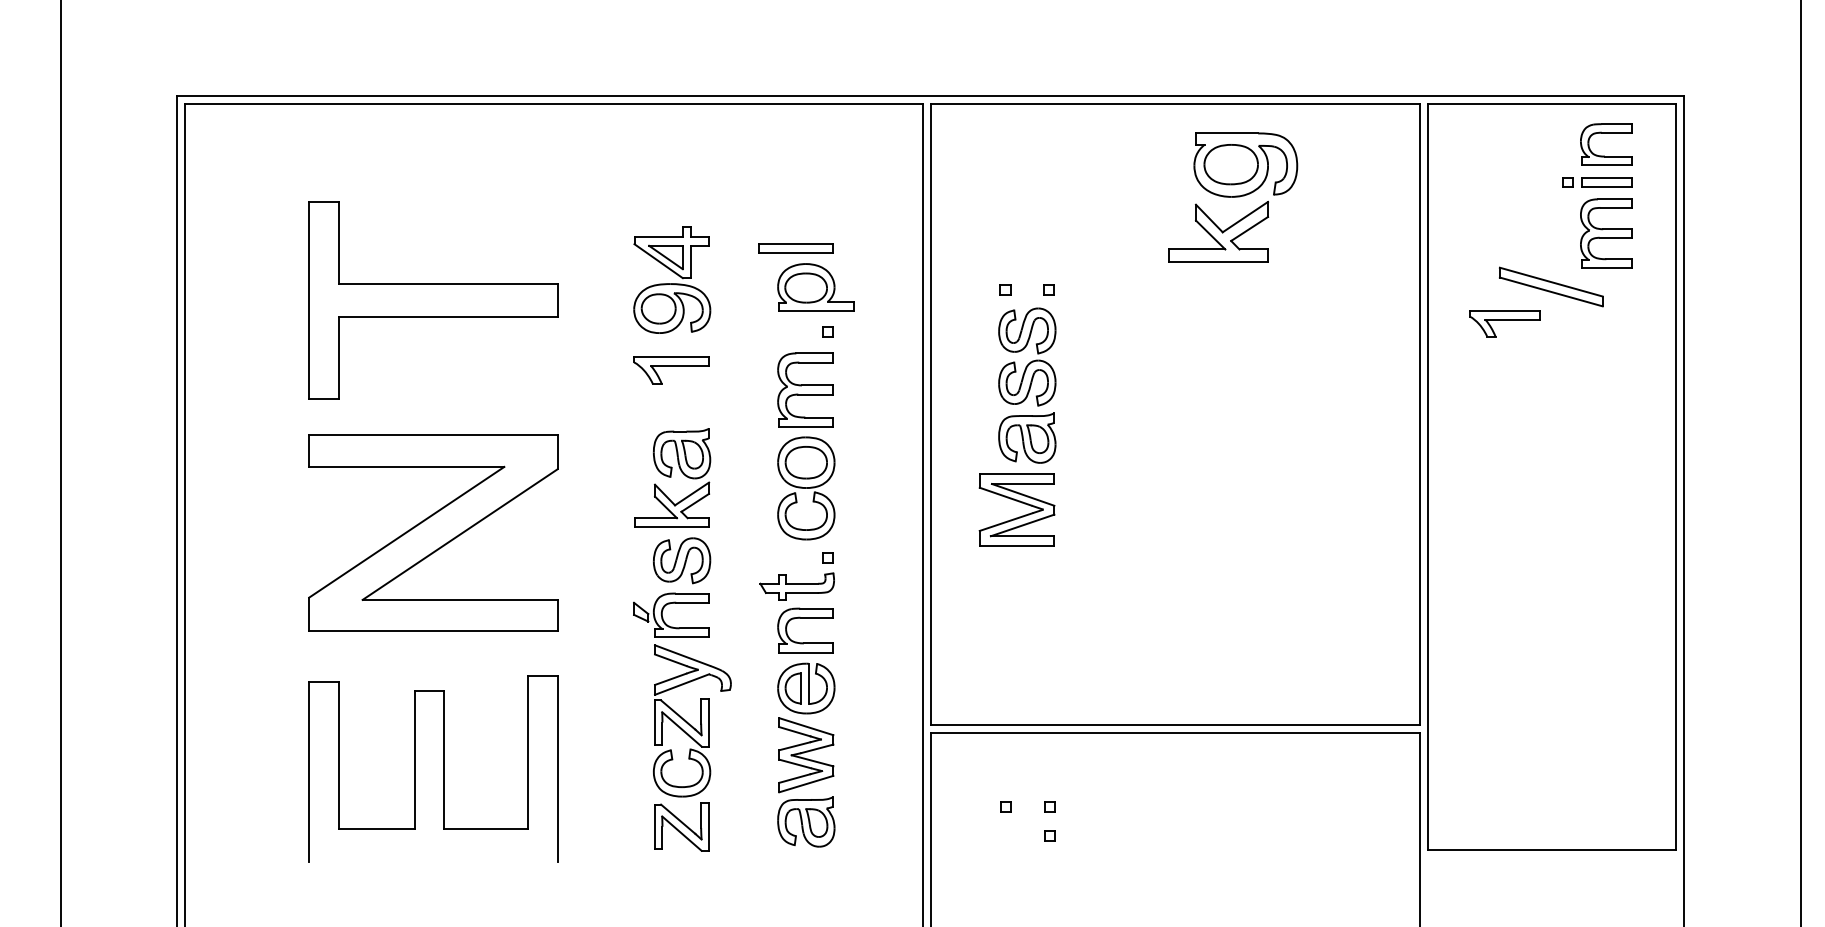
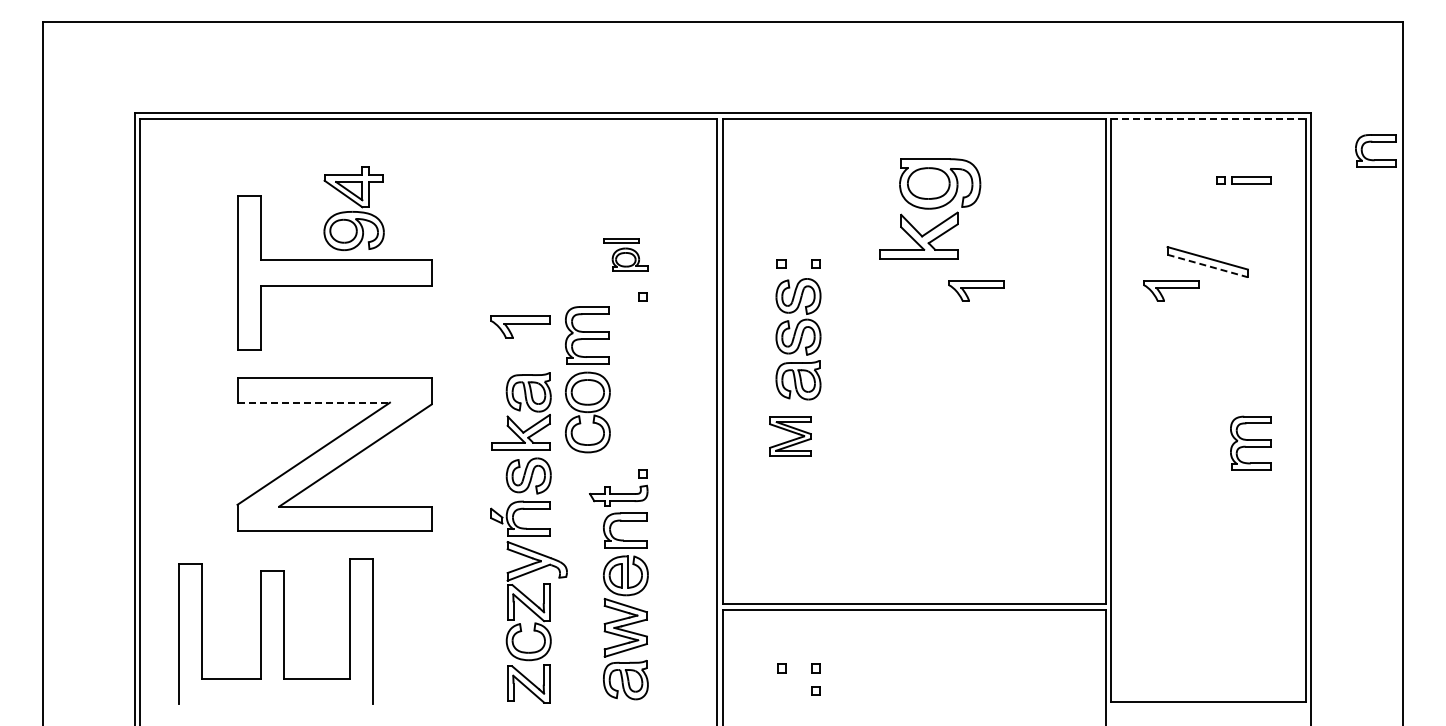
line: (1552, 104) -> (1208, 119), solid -> dashed
part: (1605, 133) -> (1375, 142), moved
part: (1233, 196) -> (930, 208), moved
part: (1605, 232) -> (1250, 442), moved
part: (805, 277) -> (625, 254), size x0.6
part: (671, 279) -> (353, 208), moved
line: (1550, 292) -> (1207, 266), solid -> dashed
part: (1255, 323) -> (976, 290), added
part: (805, 446) -> (587, 379), moved
line: (407, 466) -> (314, 402), solid -> dashed
part: (1017, 510) -> (790, 436), size x0.7
part: (443, 768) -> (283, 631), moved

